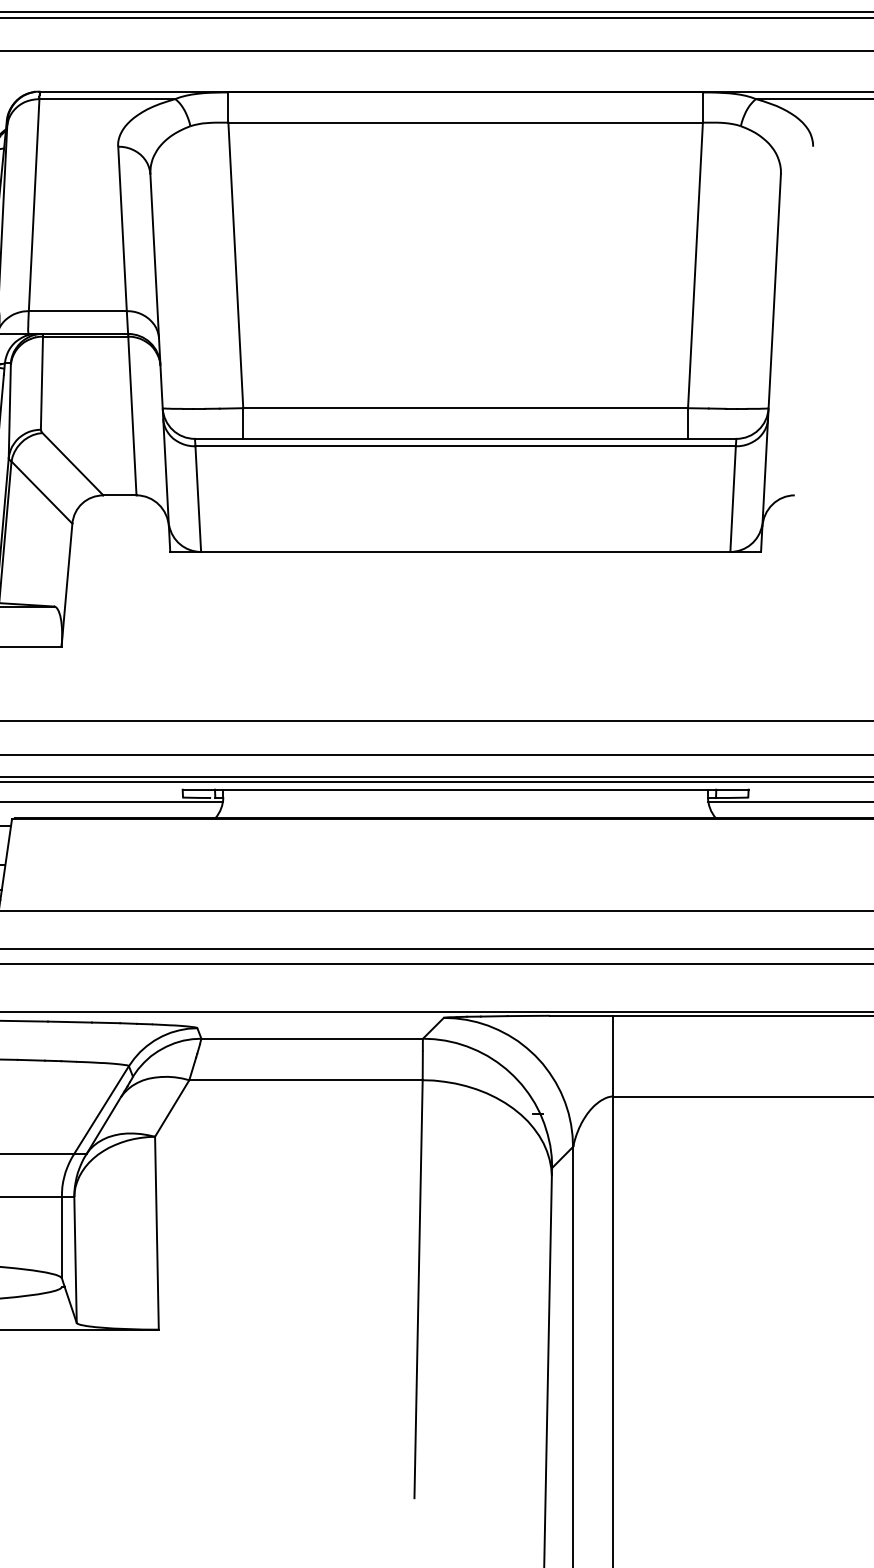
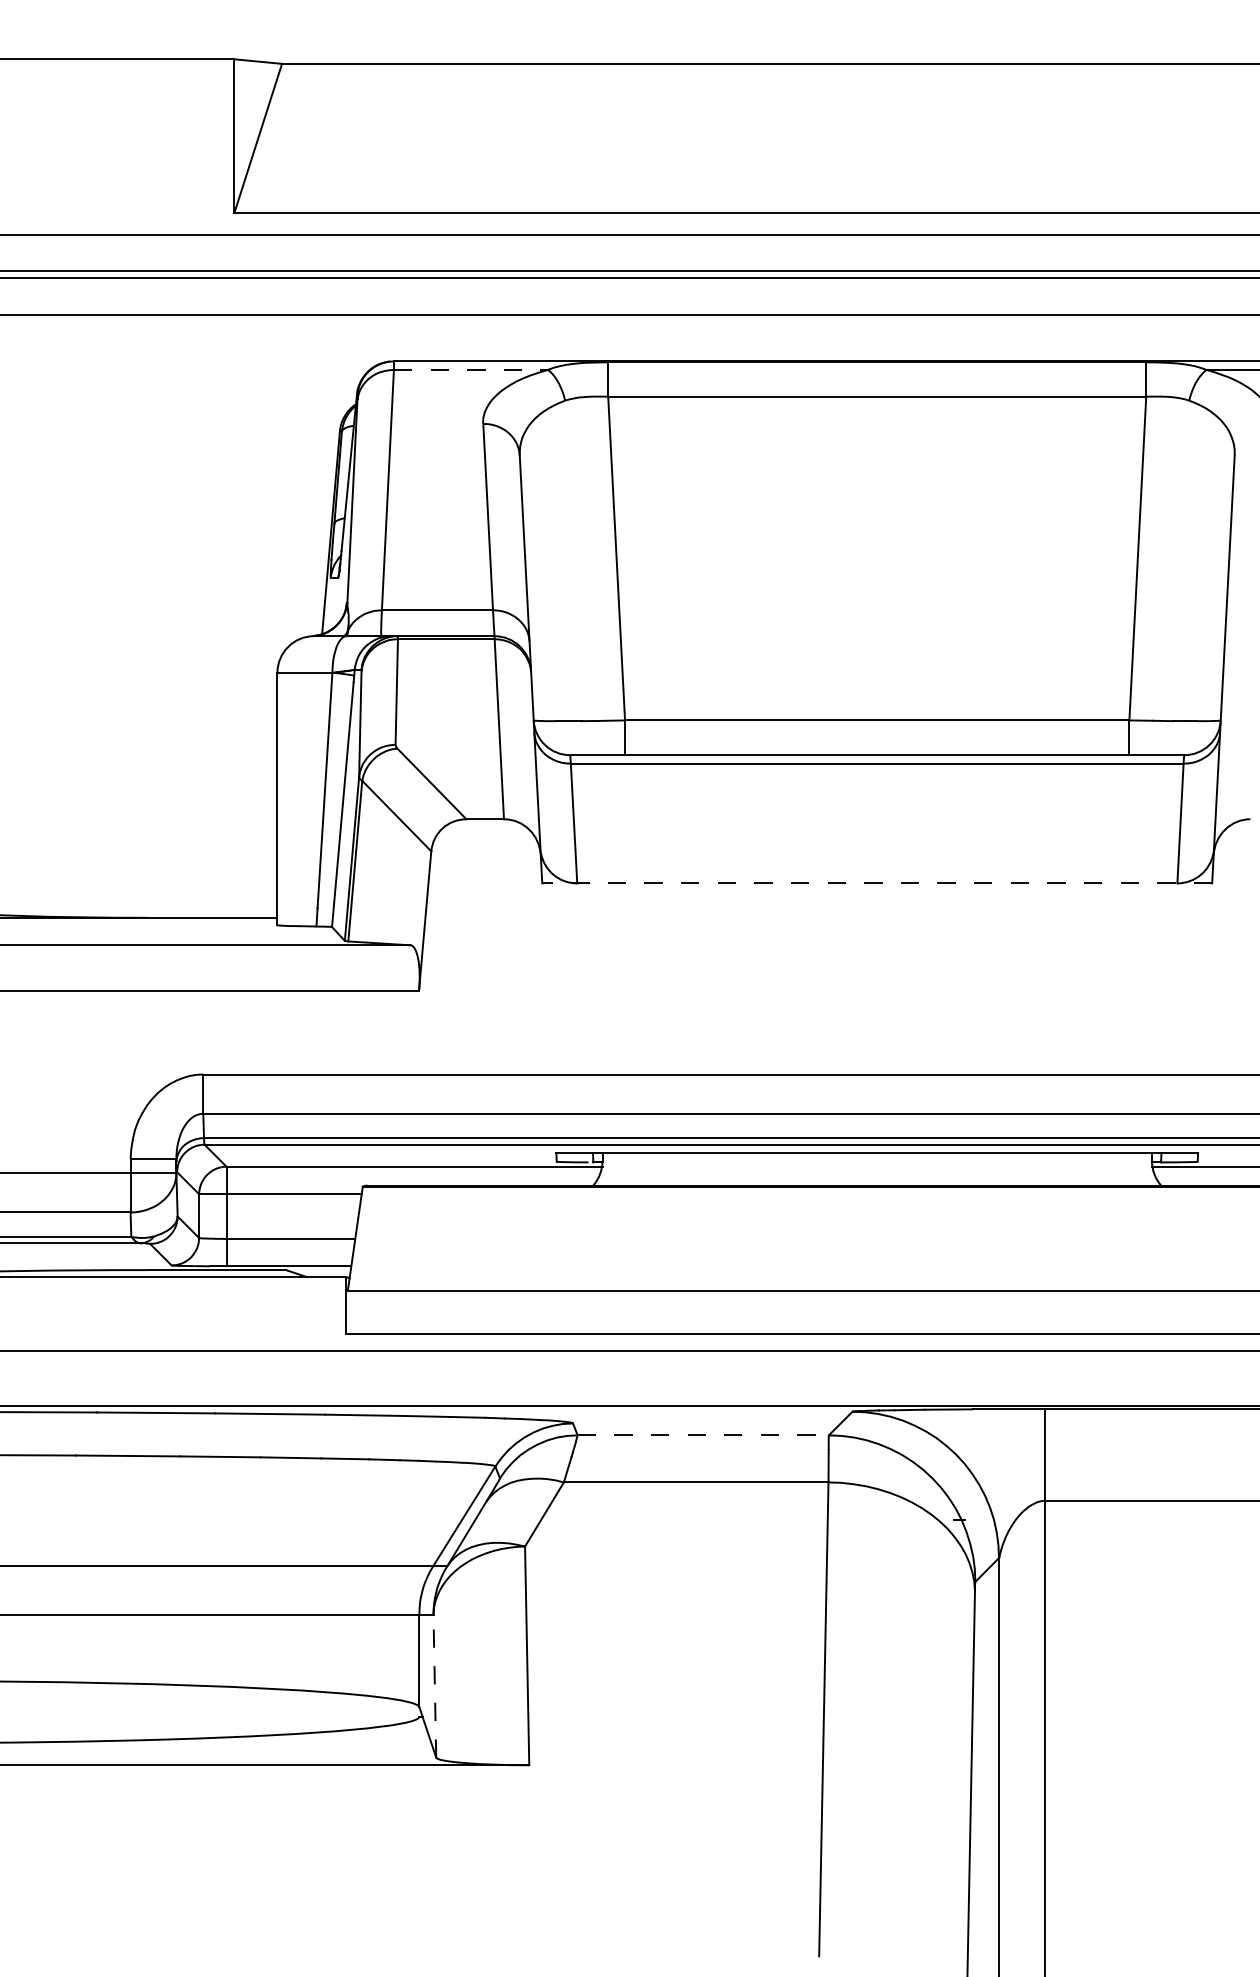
line: (107, 98) -> (471, 369), solid -> dashed
line: (465, 552) -> (877, 883), solid -> dashed
line: (312, 1038) -> (703, 1435), solid -> dashed
line: (75, 1260) -> (434, 1686), solid -> dashed

